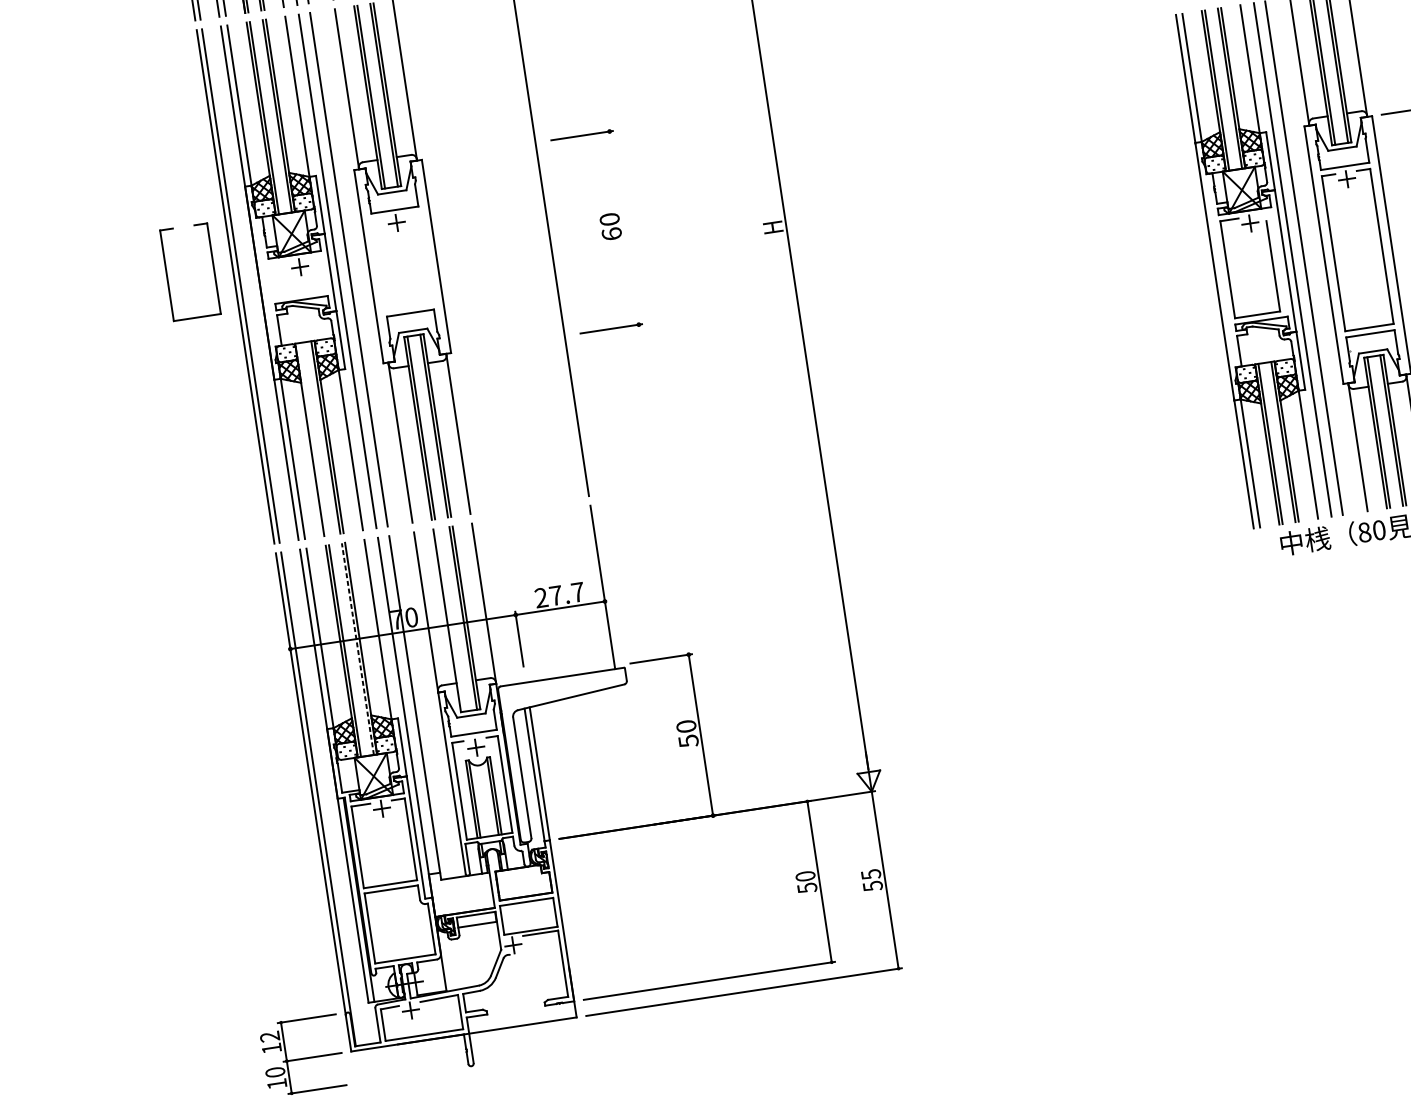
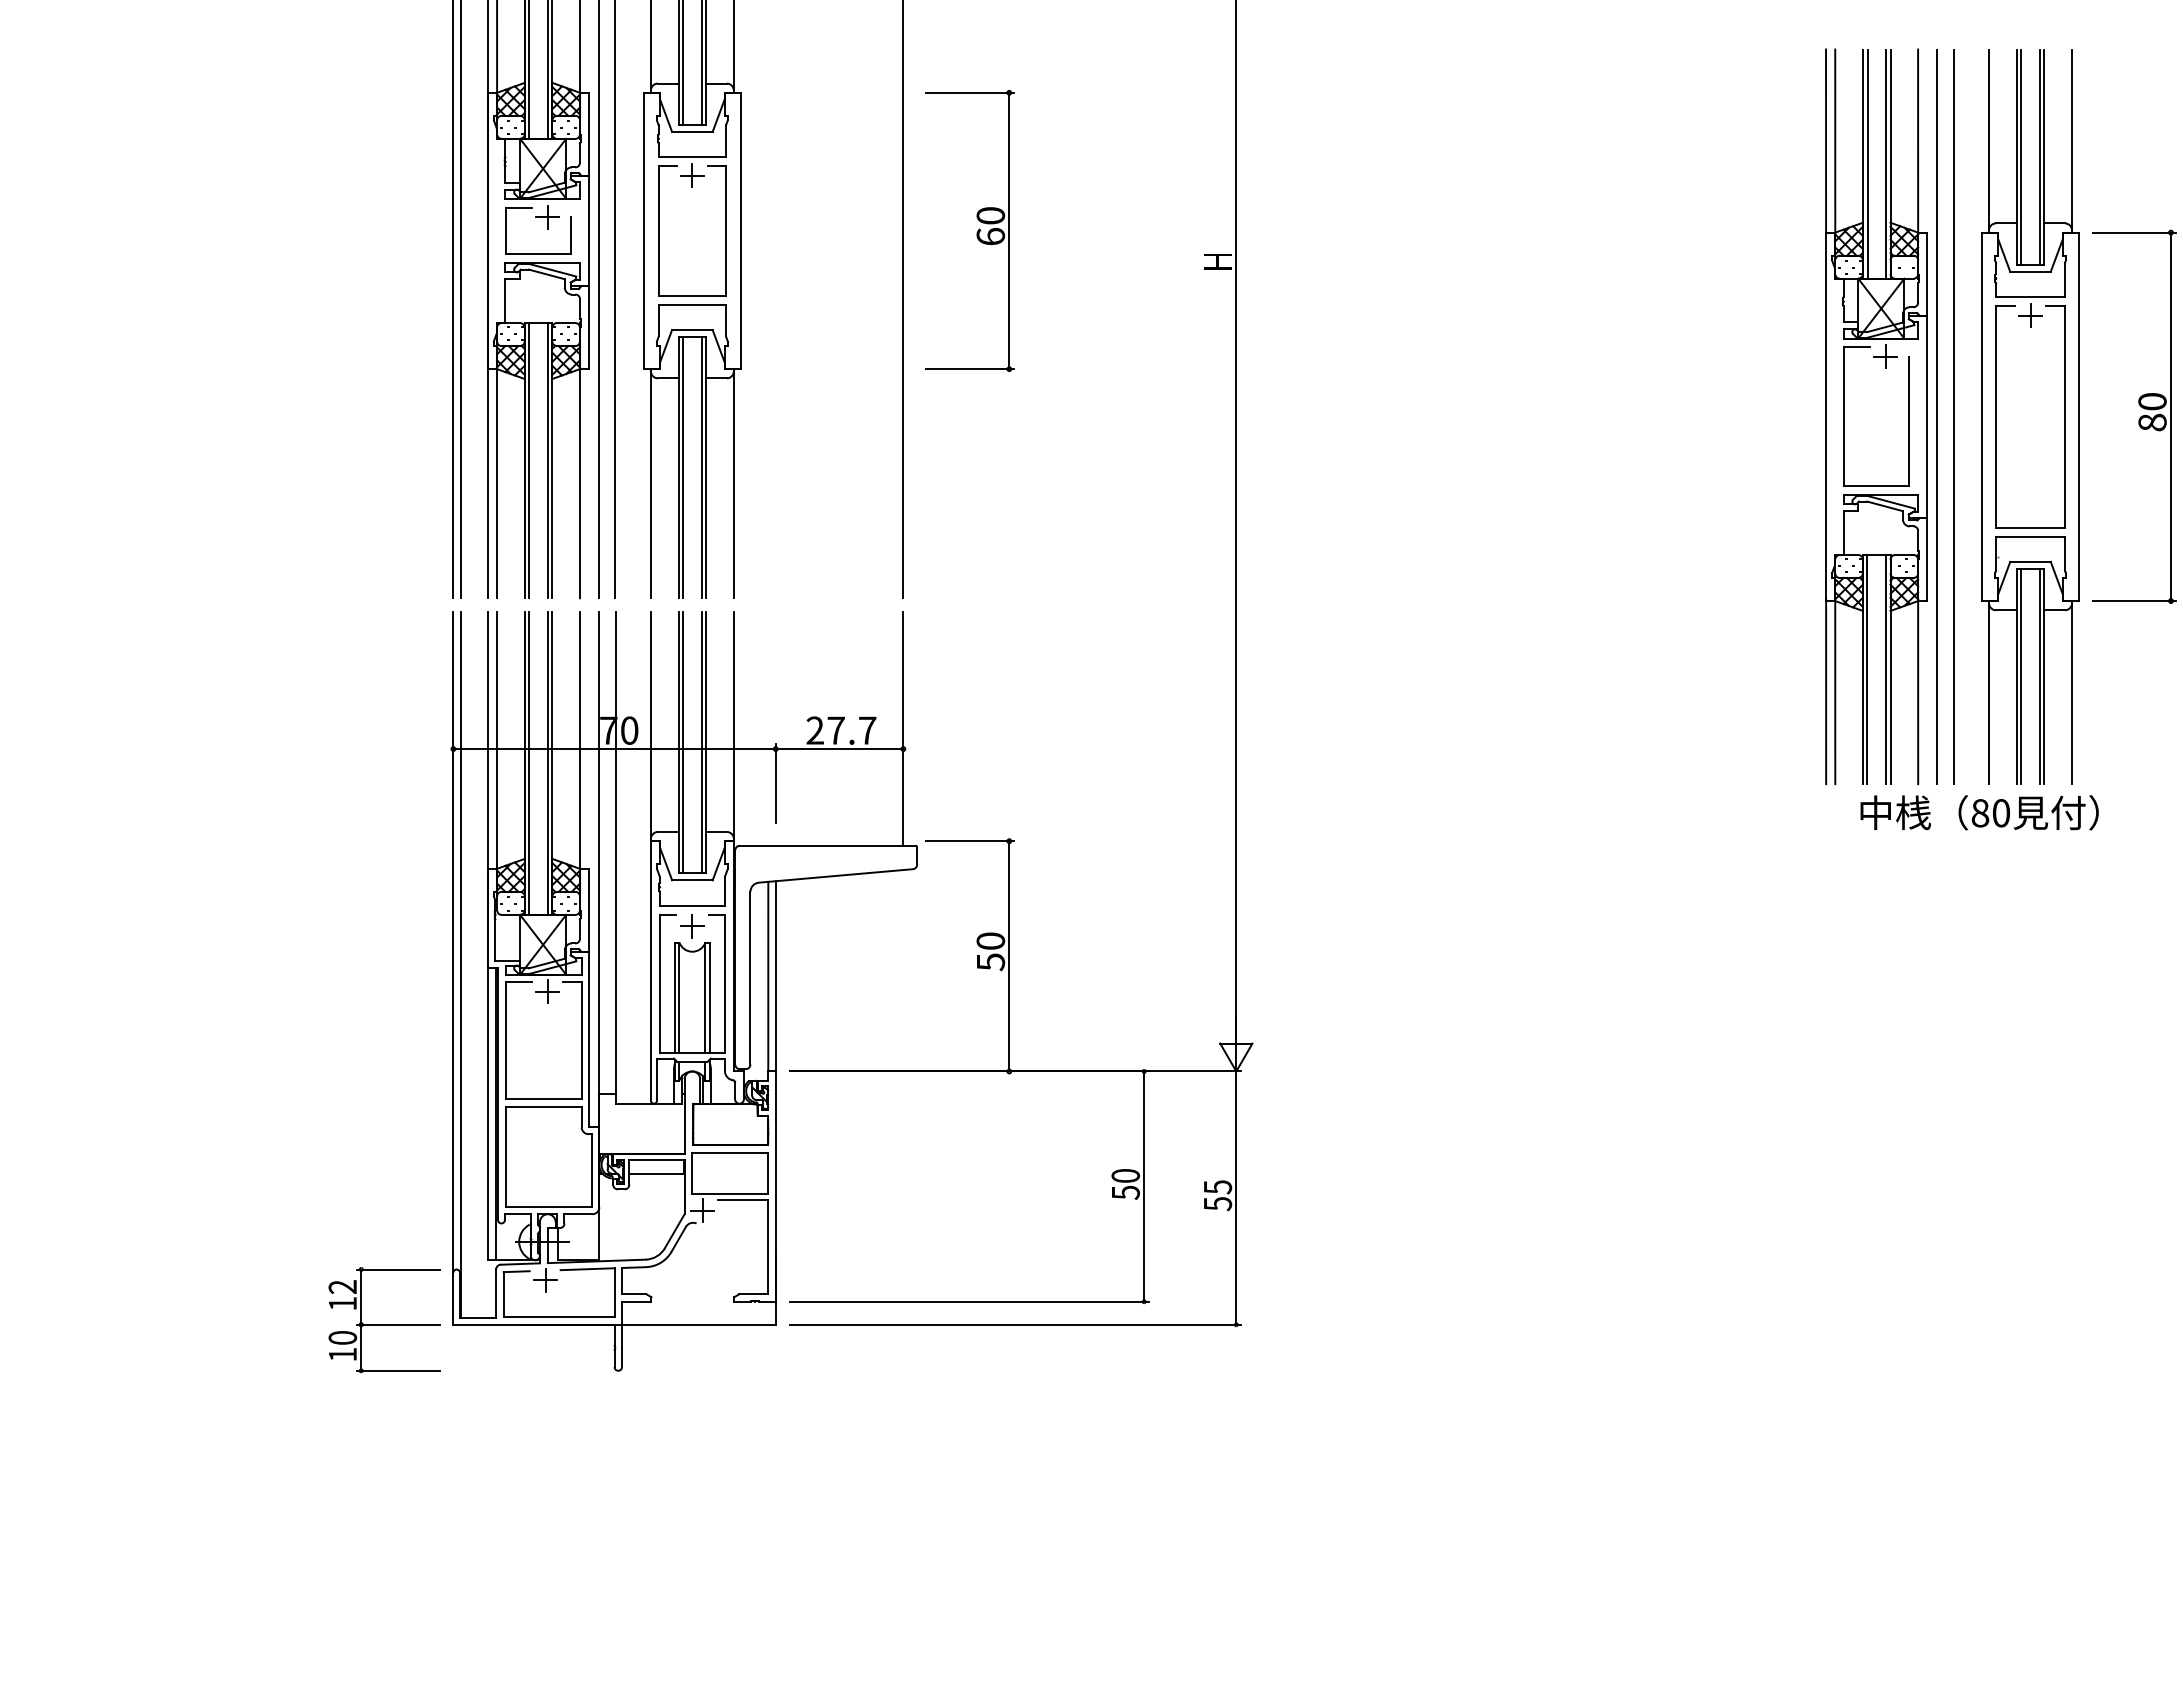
line: (624, 227) -> (1009, 230), added
part: (288, 262) -> (532, 208), added
part: (167, 275) -> (659, 230), moved
line: (313, 439) -> (529, 460), added
line: (450, 620) -> (683, 742), added
line: (357, 648) -> (547, 762), dashed -> solid

